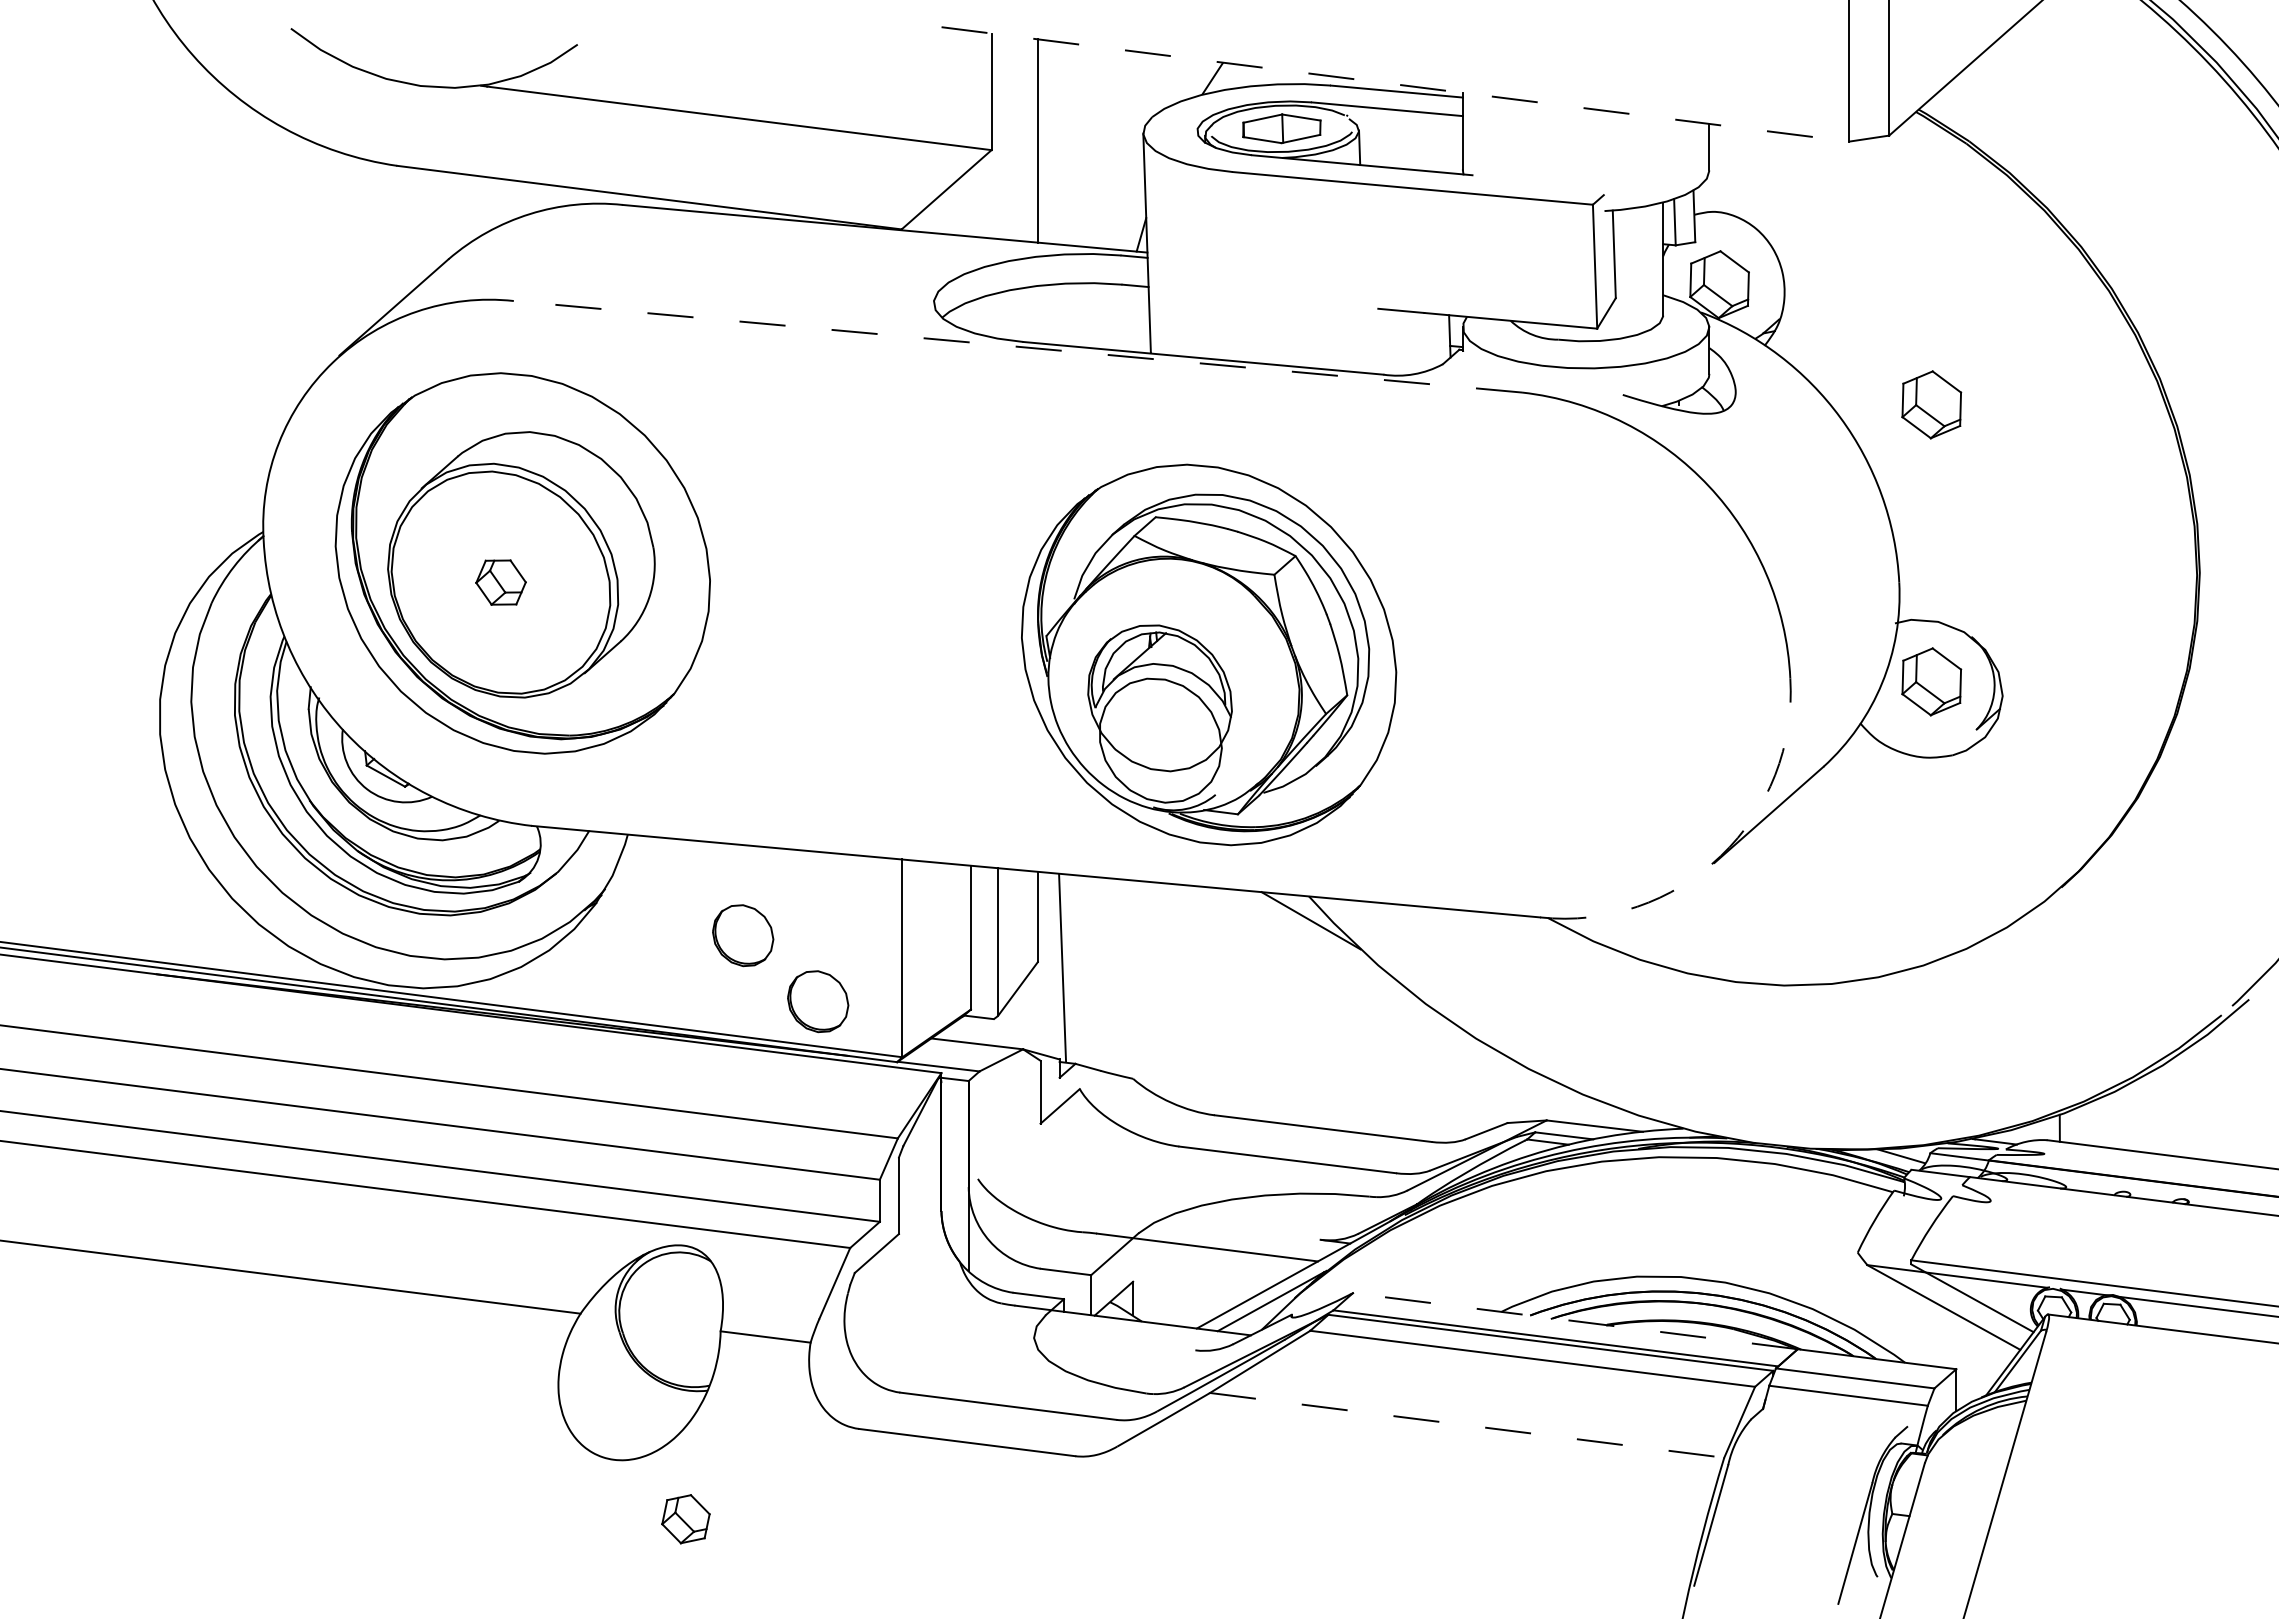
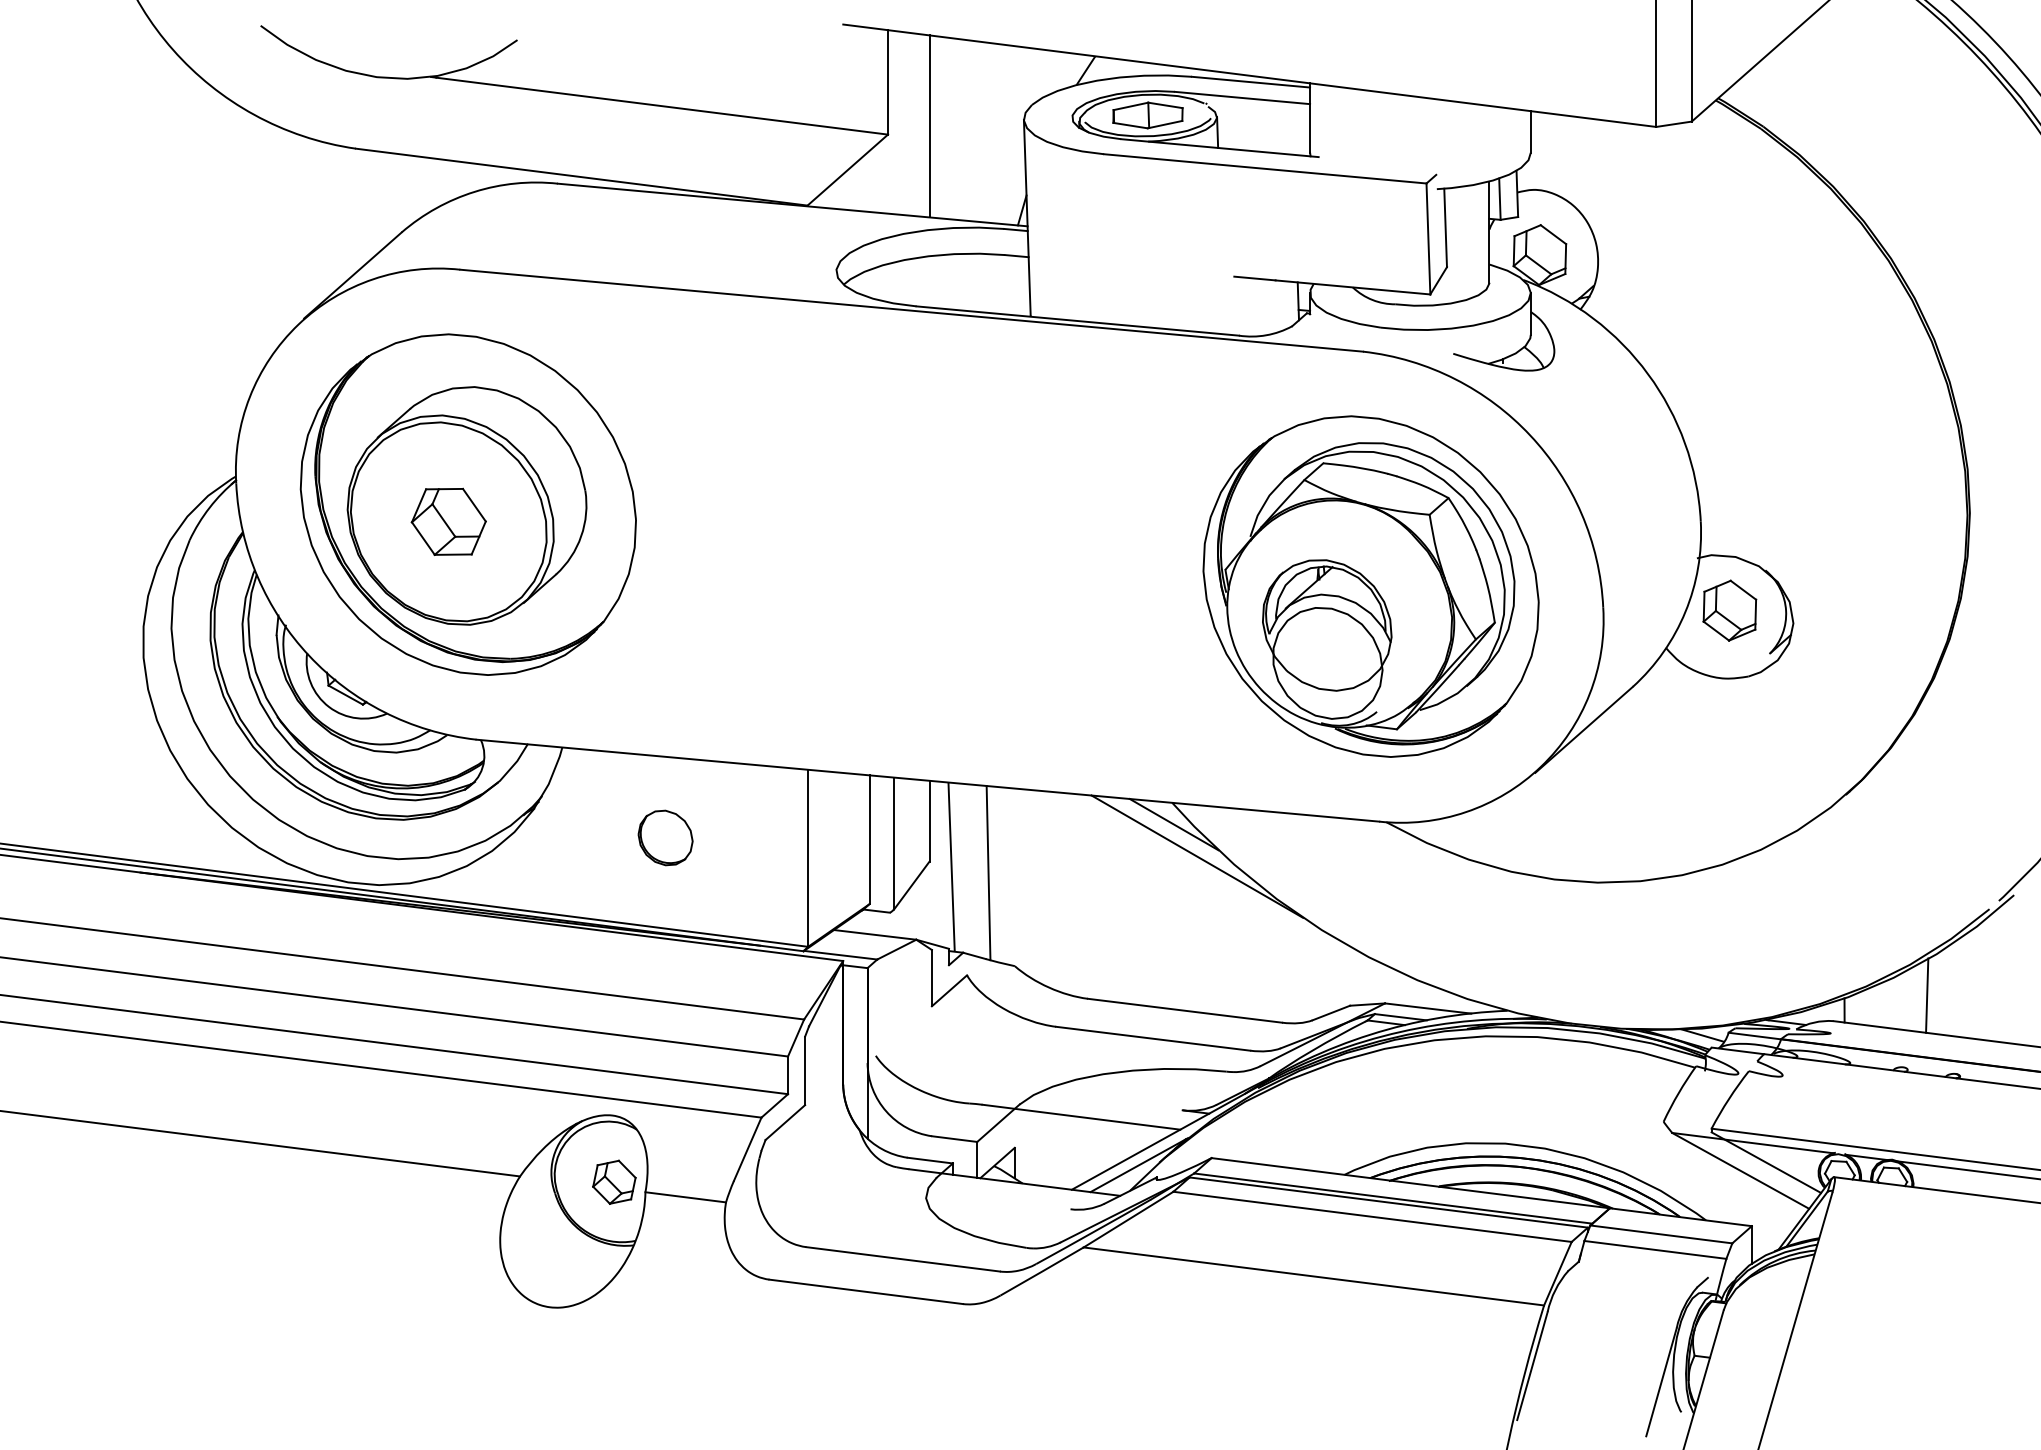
line: (1395, 84) -> (1249, 75), dashed -> solid
line: (1017, 346) -> (911, 310), dashed -> solid
part: (1931, 404) -> (1729, 362), removed
part: (500, 582) -> (448, 521), size x1.67
part: (1209, 654) -> (1371, 586), moved
arc: (1720, 856) -> (1540, 767), dashed -> solid
line: (1336, 956) -> (1196, 856), added
line: (1103, 974) -> (988, 872), added
part: (818, 1001) -> (733, 896), removed
line: (2151, 1111) -> (1926, 995), added
line: (1574, 1321) -> (1409, 1183), dashed -> solid
line: (1467, 1425) -> (1314, 1276), dashed -> solid
part: (685, 1519) -> (613, 1182), moved

